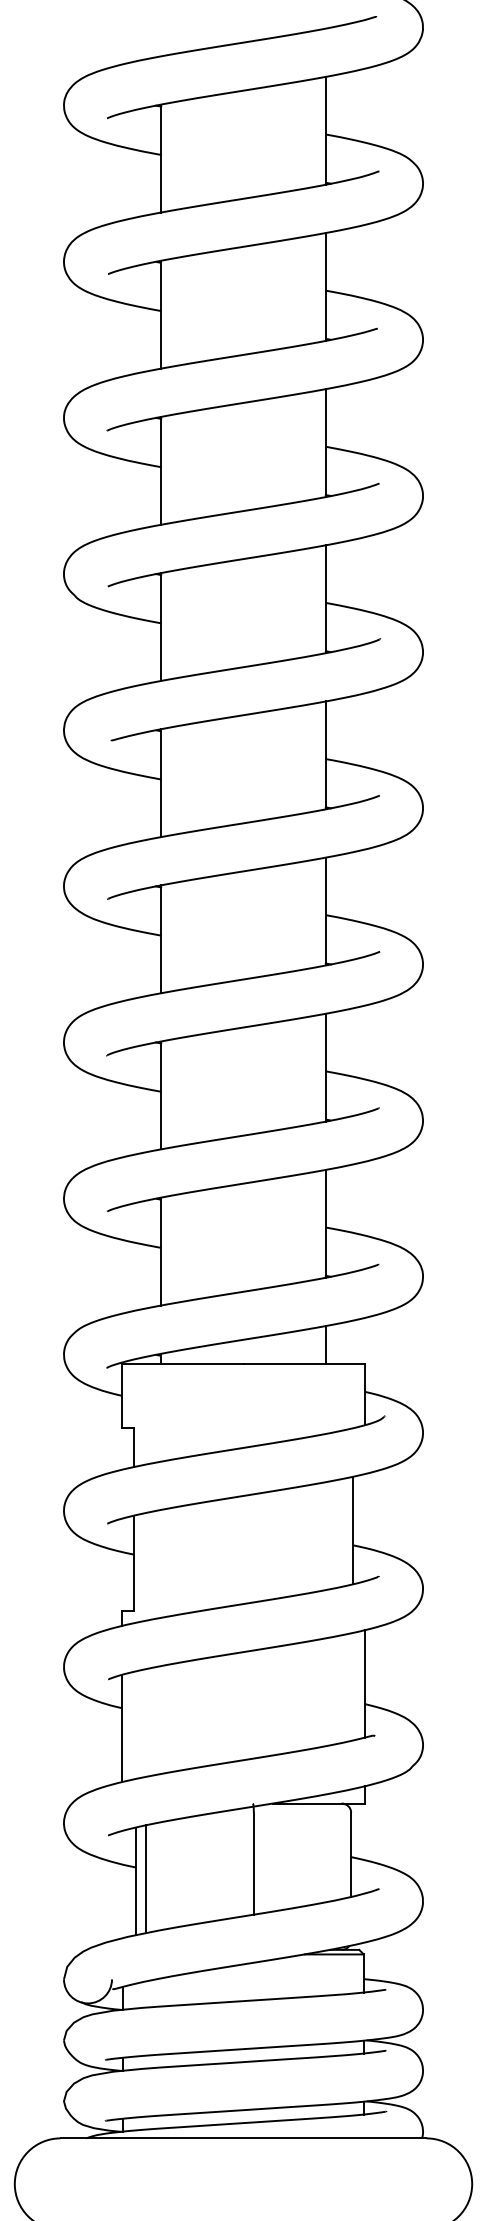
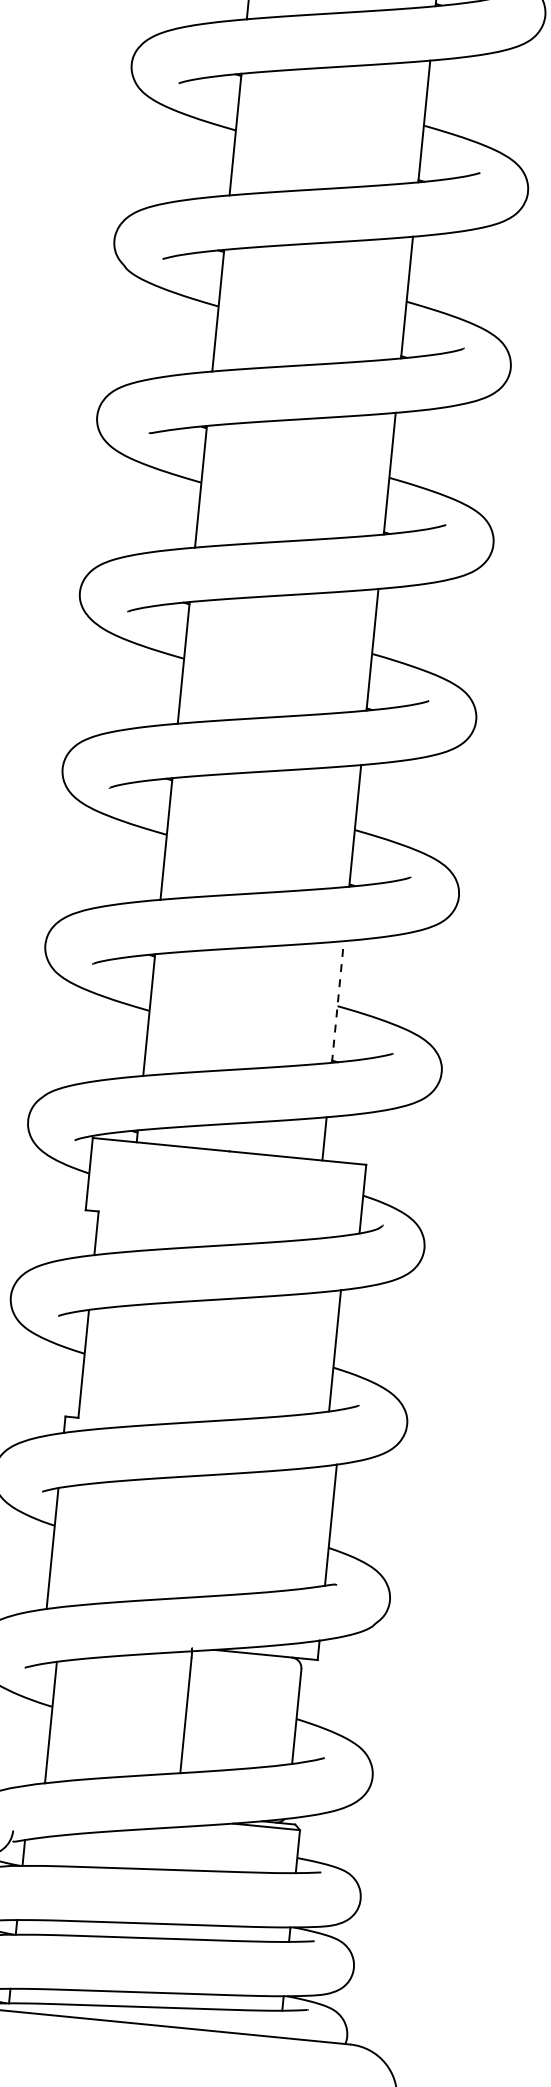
line: (325, 1223) -> (337, 1001), solid -> dashed
line: (146, 1879) -> (63, 1721), removed

